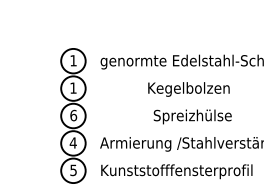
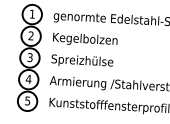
text: (73, 87) -> (31, 35), 1 -> 2
text: (188, 89) -> (84, 39), moved
text: (73, 115) -> (30, 57), 6 -> 3
text: (192, 116) -> (82, 61), moved

